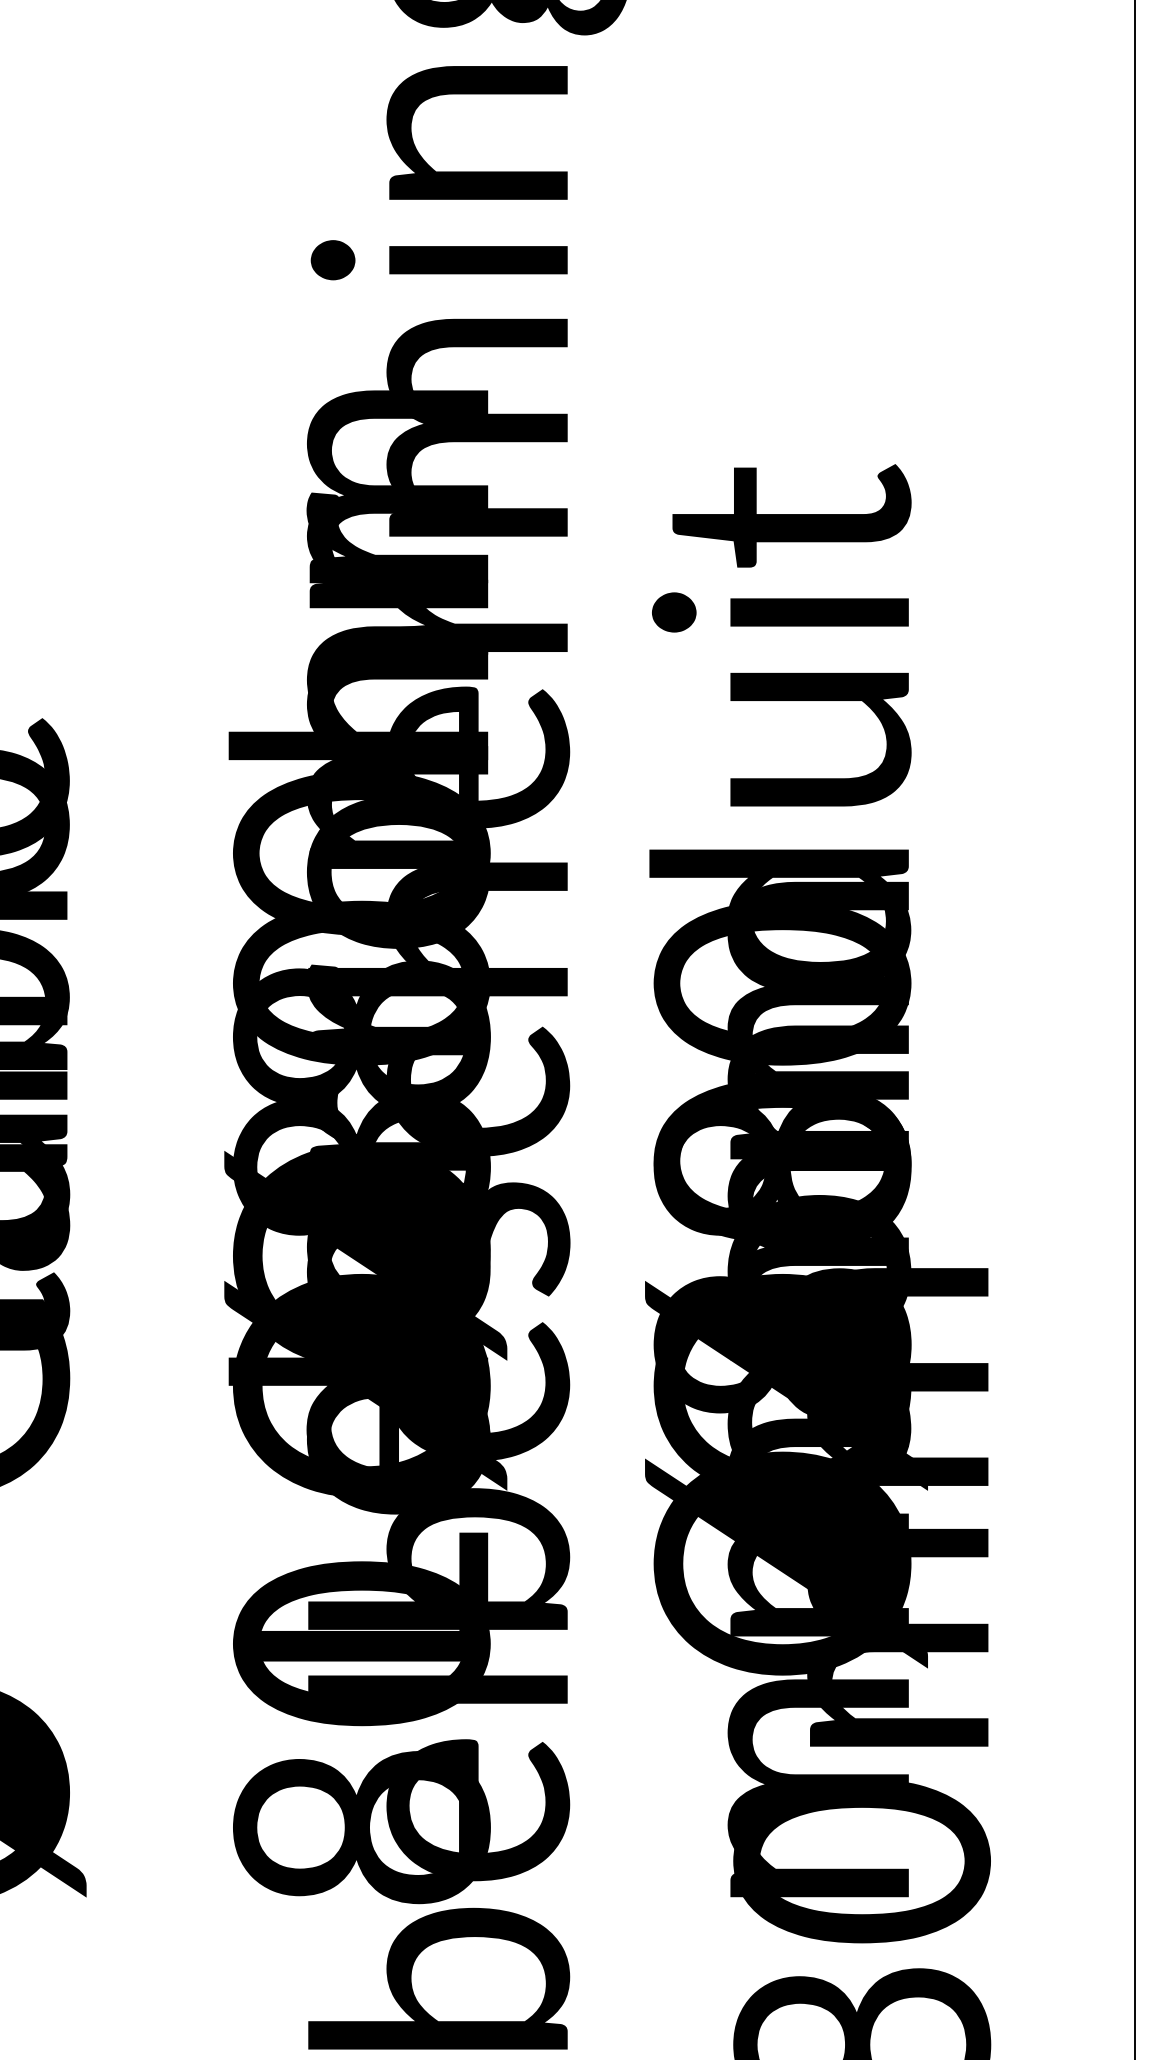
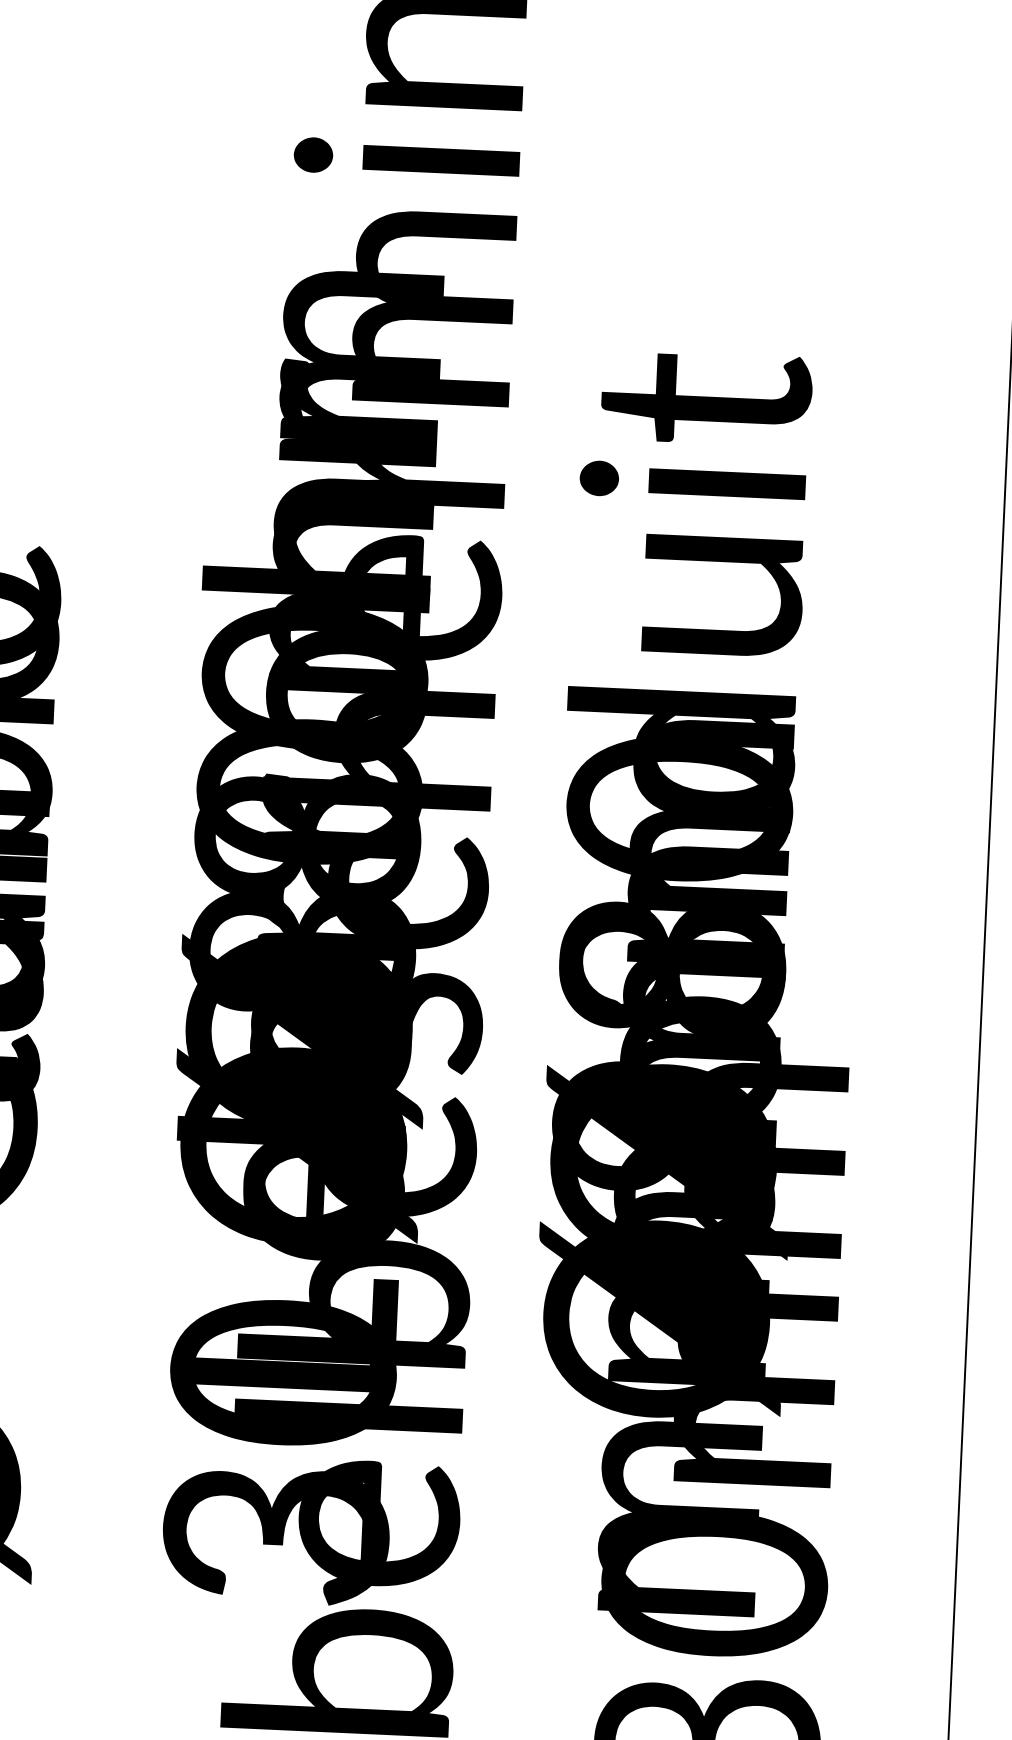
text: (782, 1251) -> (669, 1044), Ø80 -> Ø93
text: (361, 1828) -> (275, 1535), 80 -> 30

